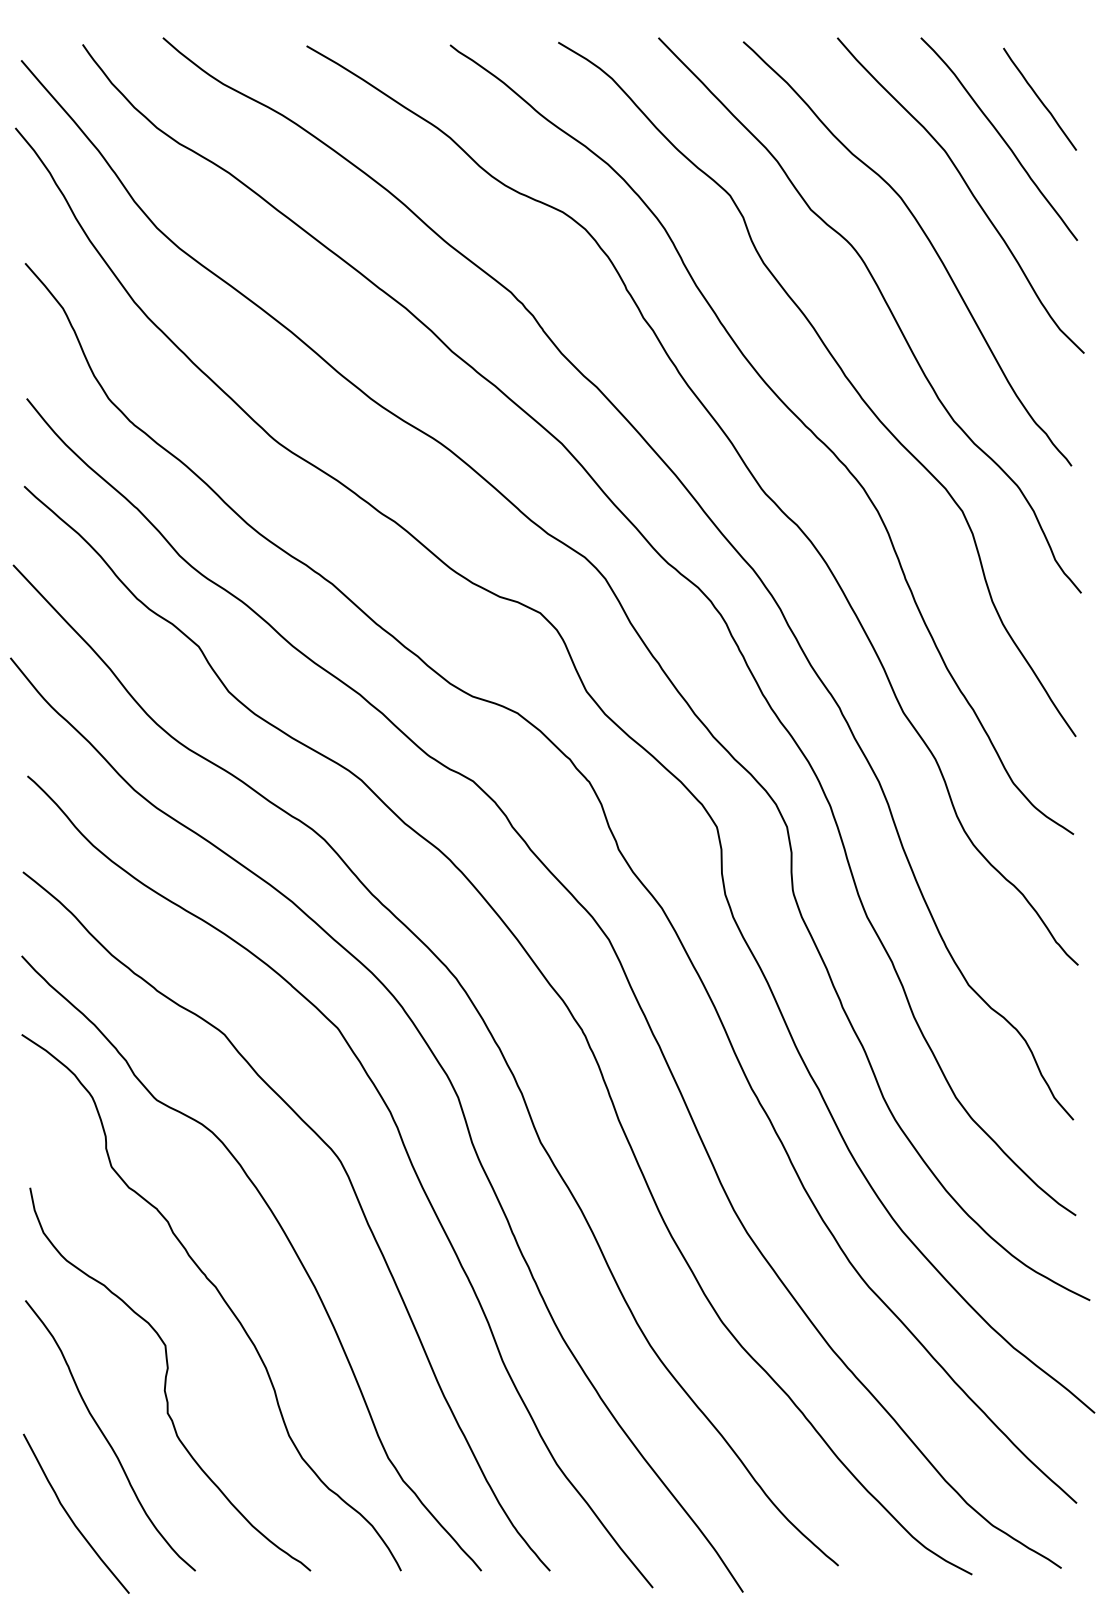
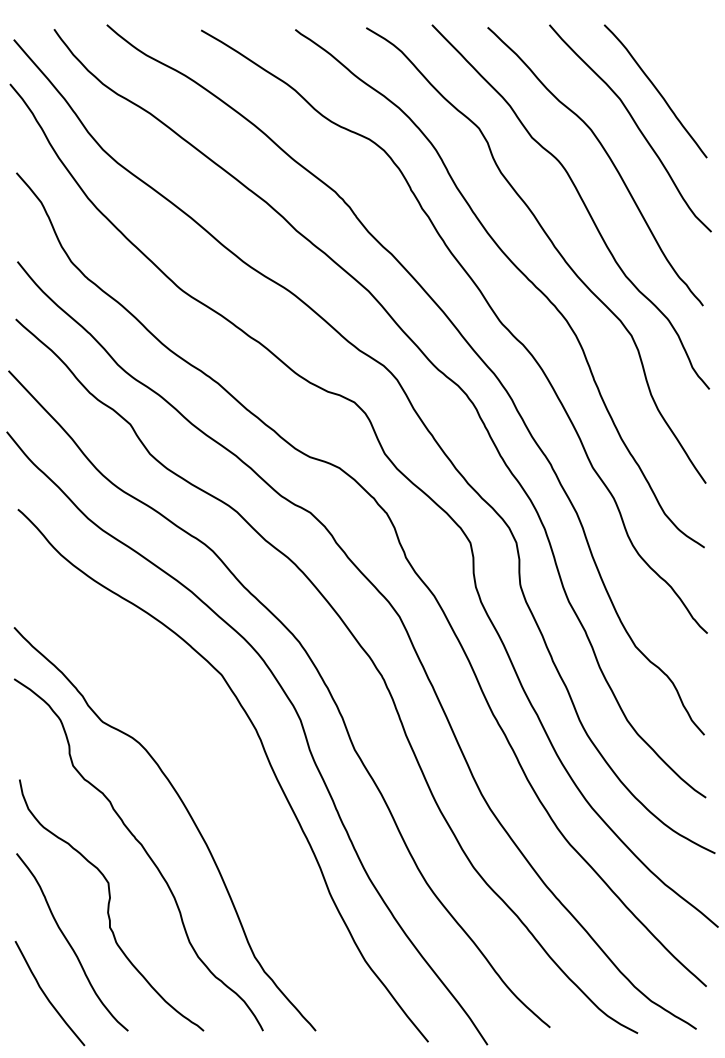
line: (1040, 99) -> (682, 65), removed
curve: (352, 1192) -> (231, 782), removed

